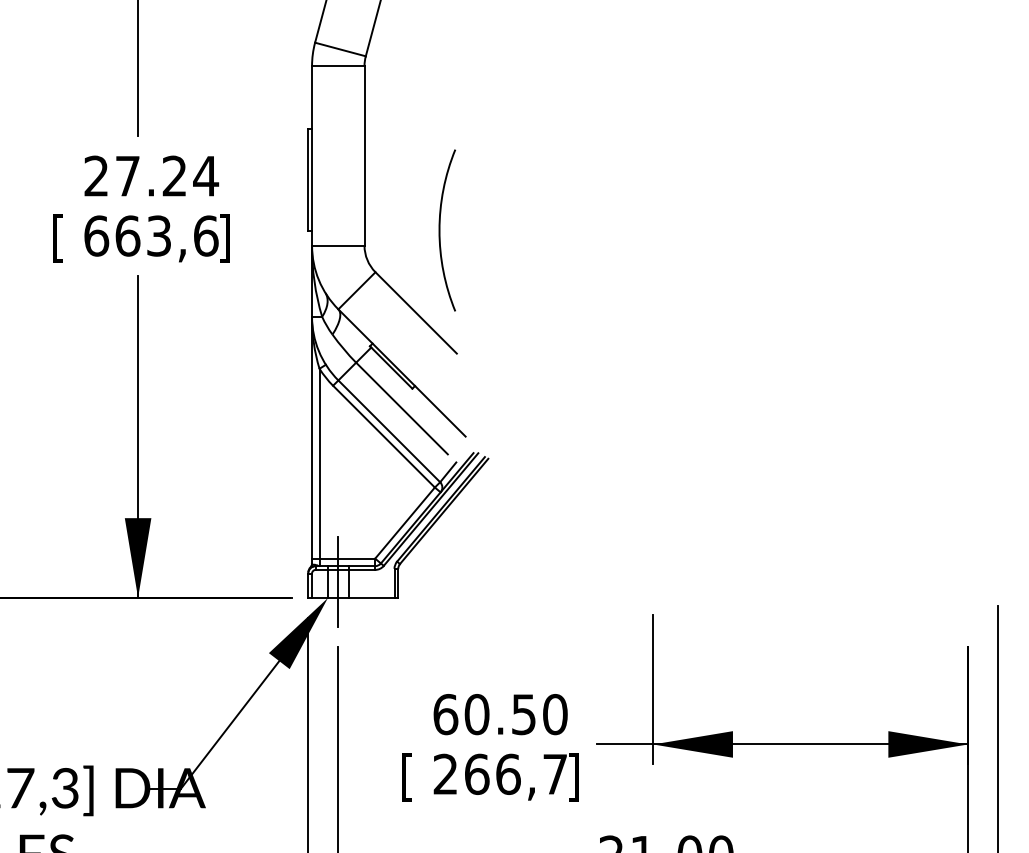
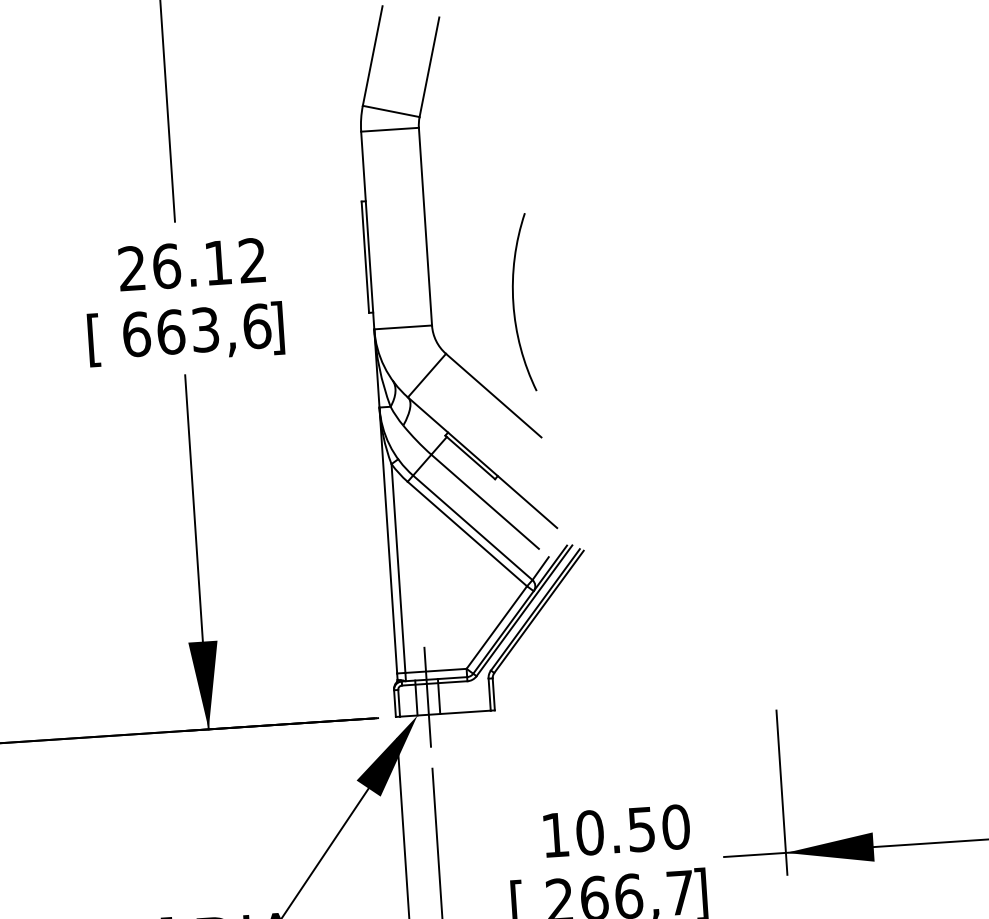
text: (167, 175) -> (210, 262), 27.24 -> 26.12
text: (445, 714) -> (555, 835), 60.50 -> 10.50

